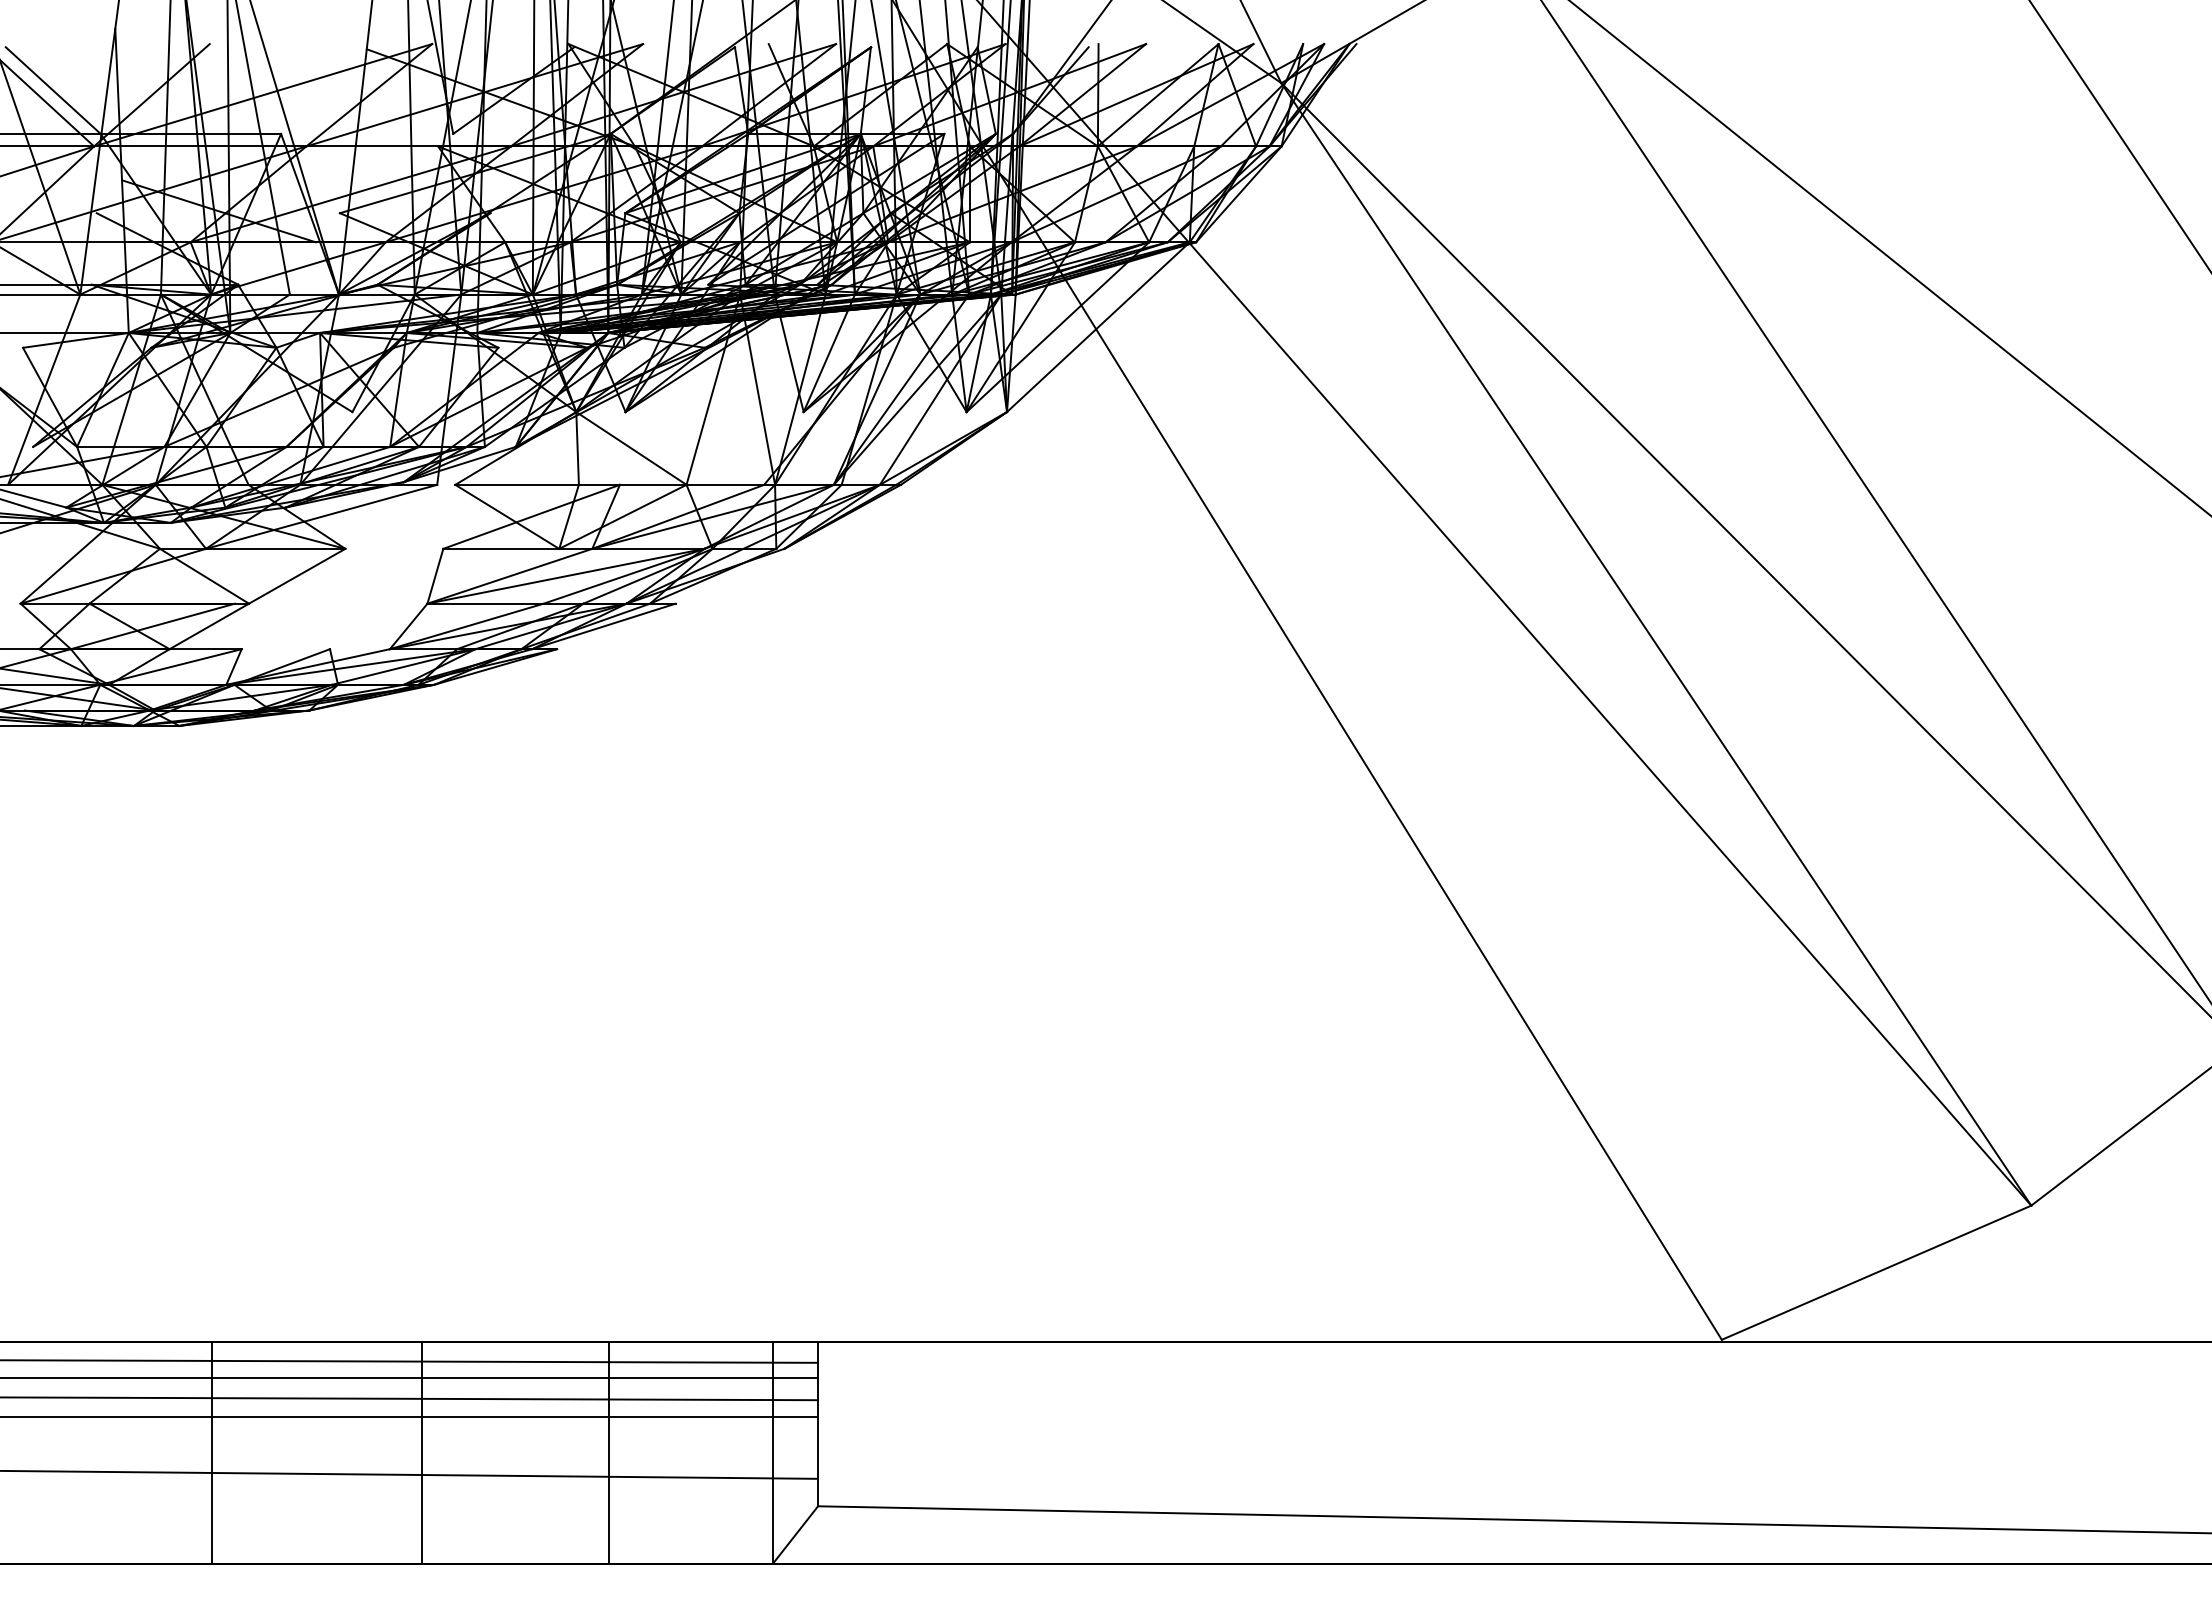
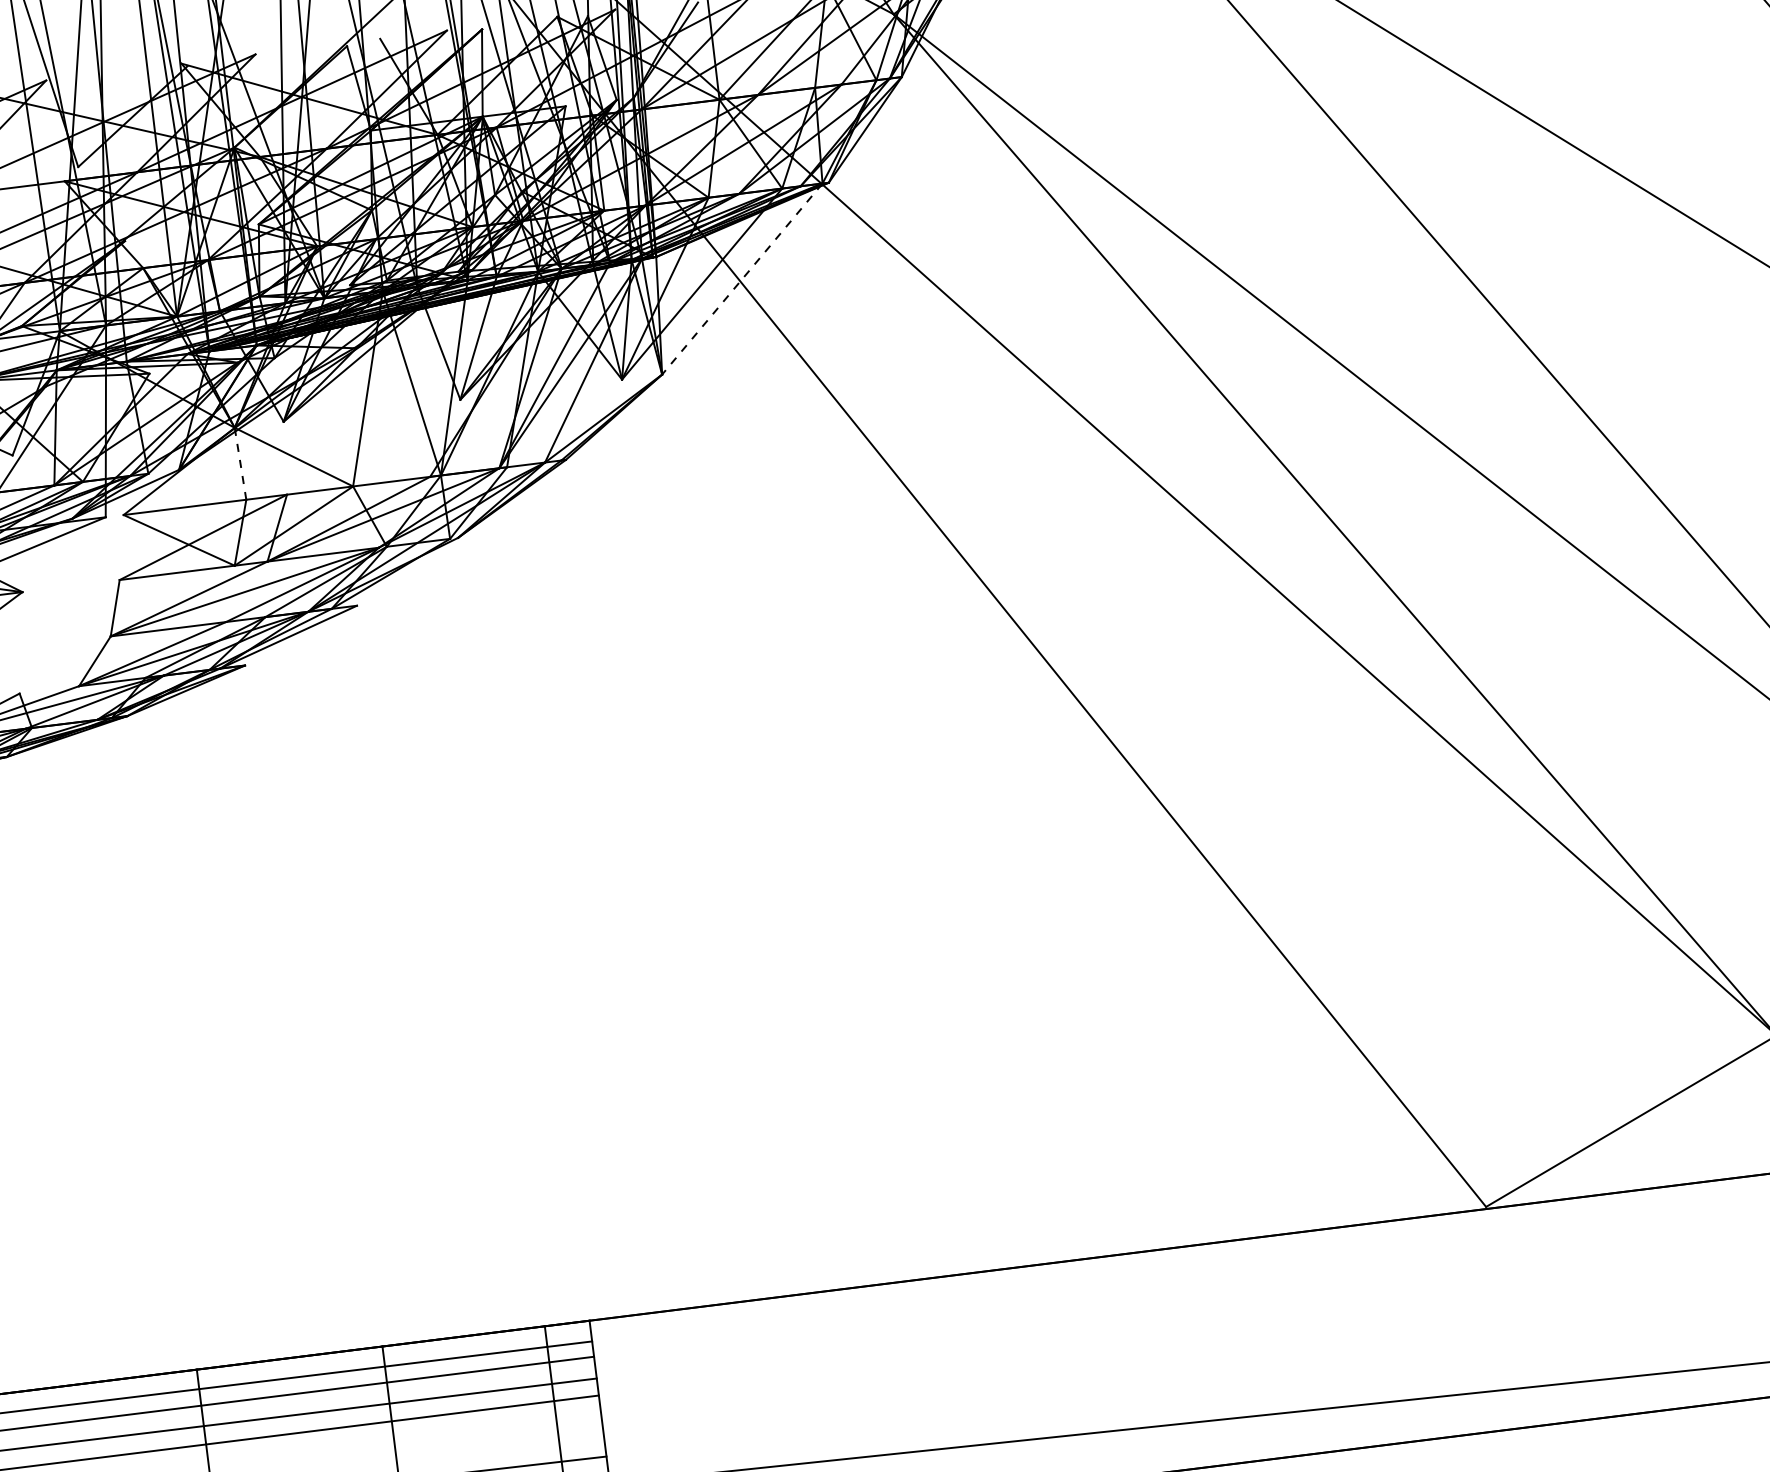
line: (1098, 327) -> (742, 279), solid -> dashed
line: (577, 448) -> (240, 463), solid -> dashed

